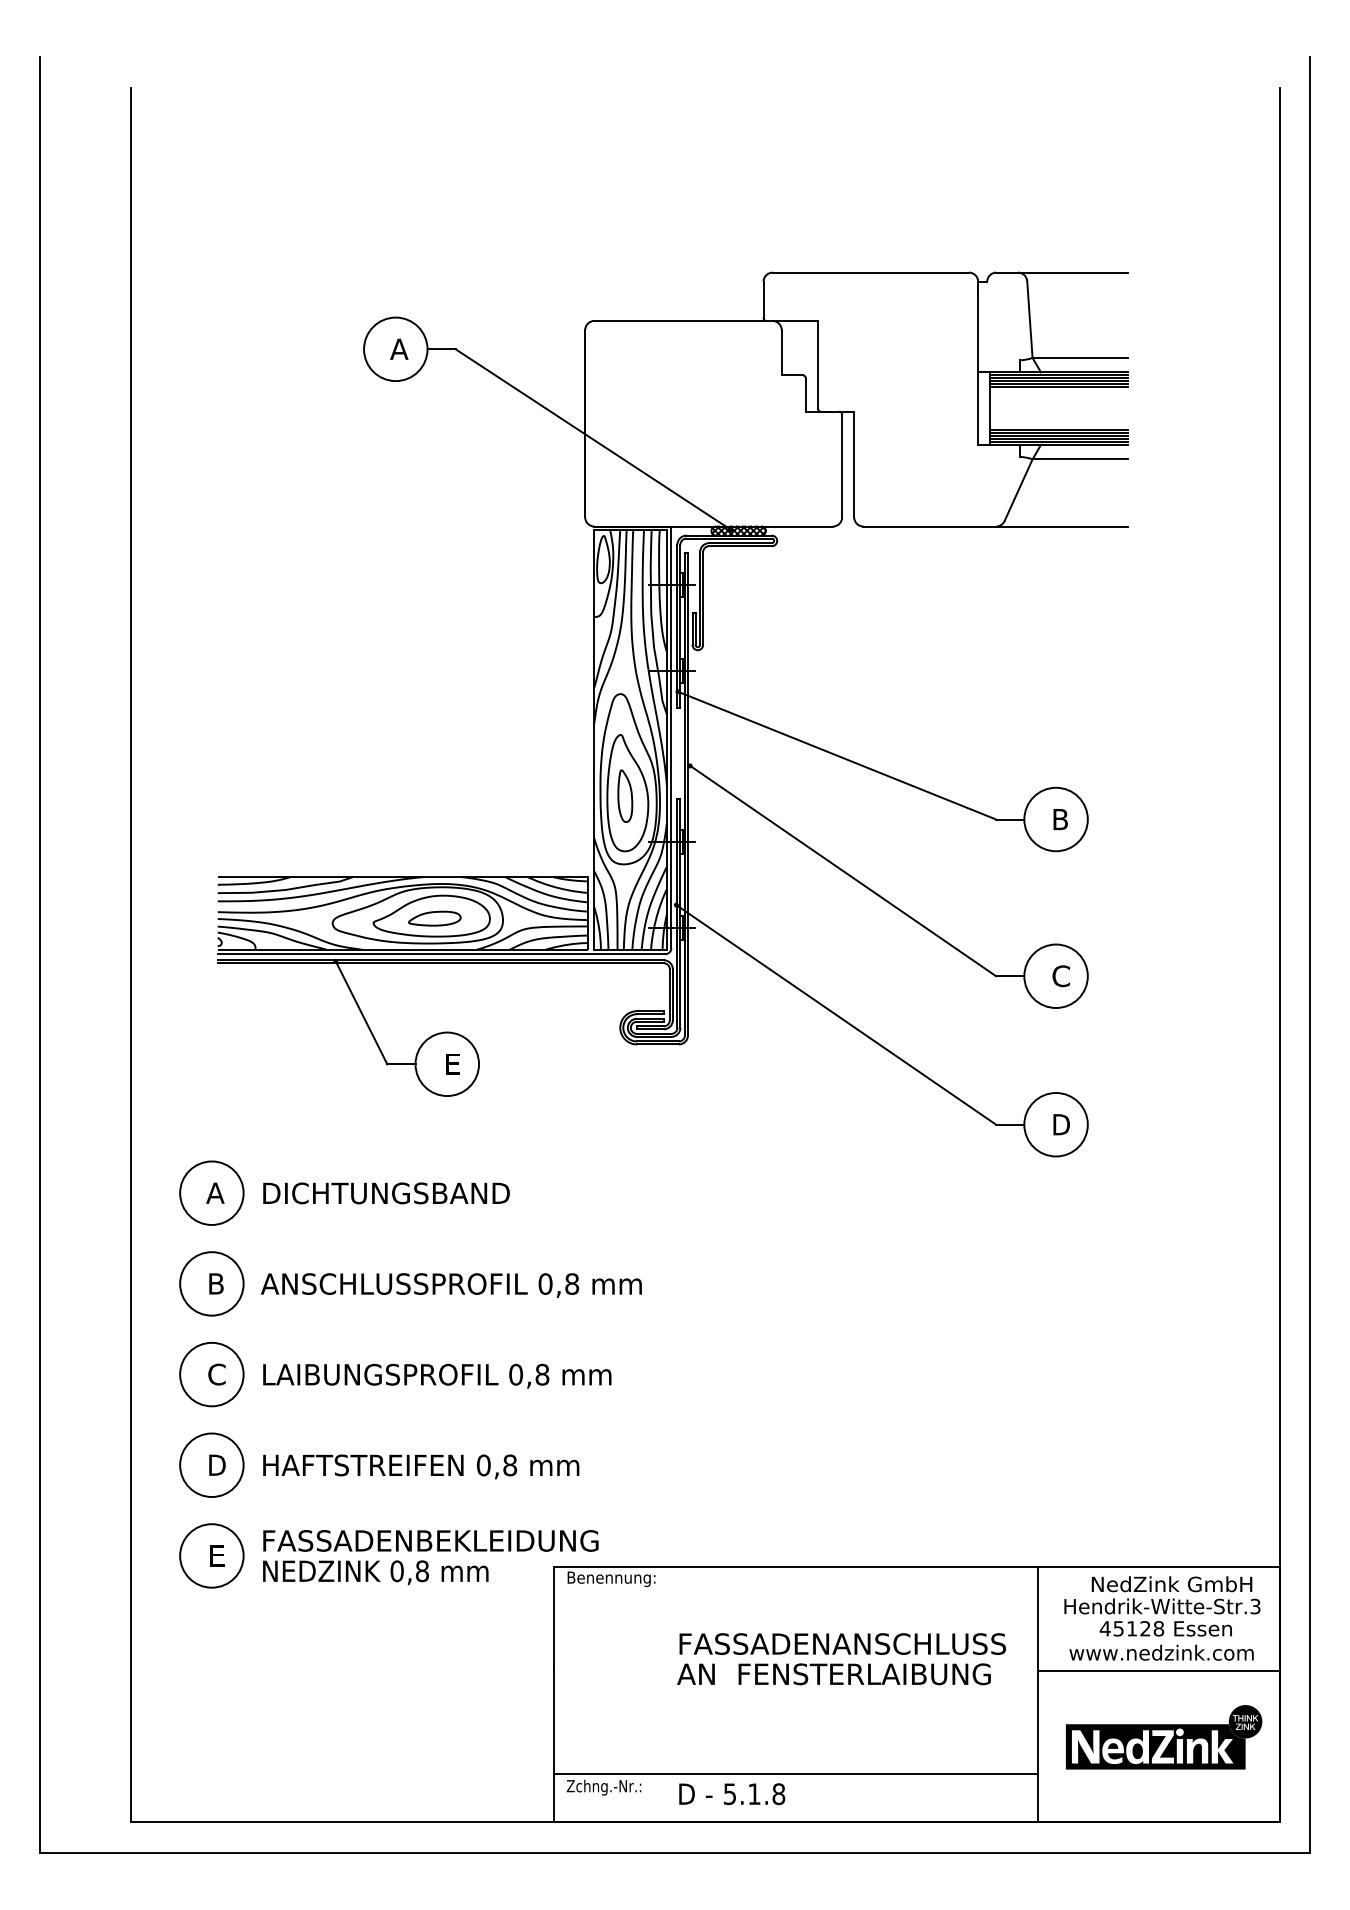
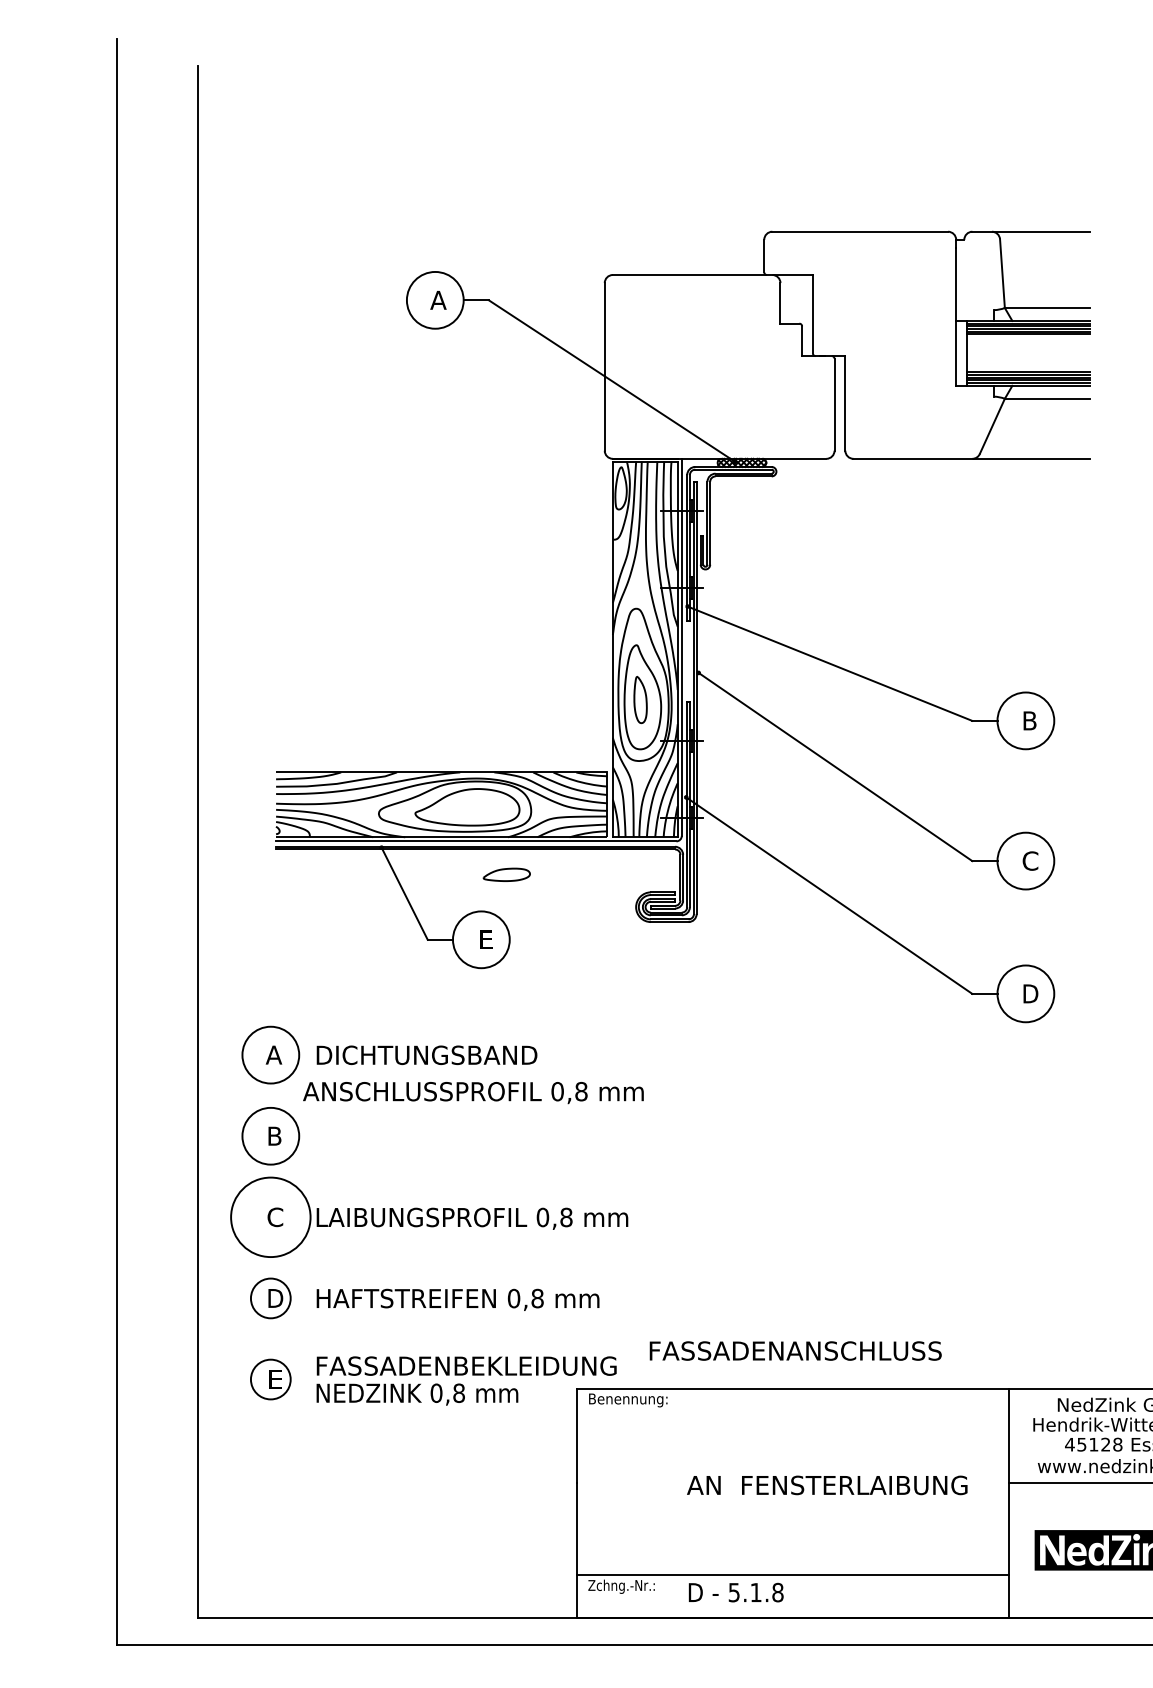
part: (434, 918) -> (506, 874), moved
text: (451, 1285) -> (473, 1092), moved
circle: (211, 1374) -> (270, 1217), size x1.4
circle: (211, 1465) -> (270, 1298), size x0.7
circle: (211, 1555) -> (270, 1379), size x0.7
text: (842, 1643) -> (795, 1350), moved

